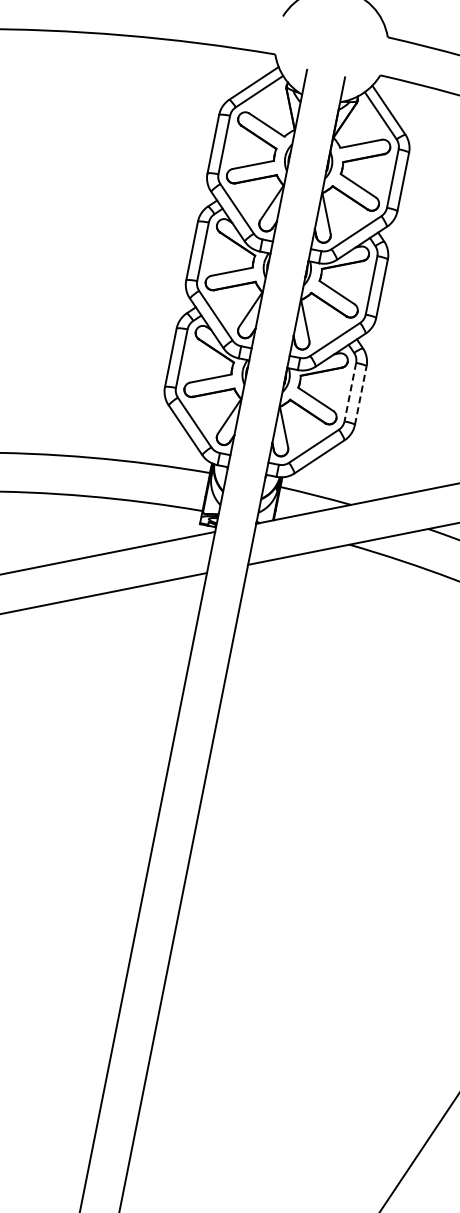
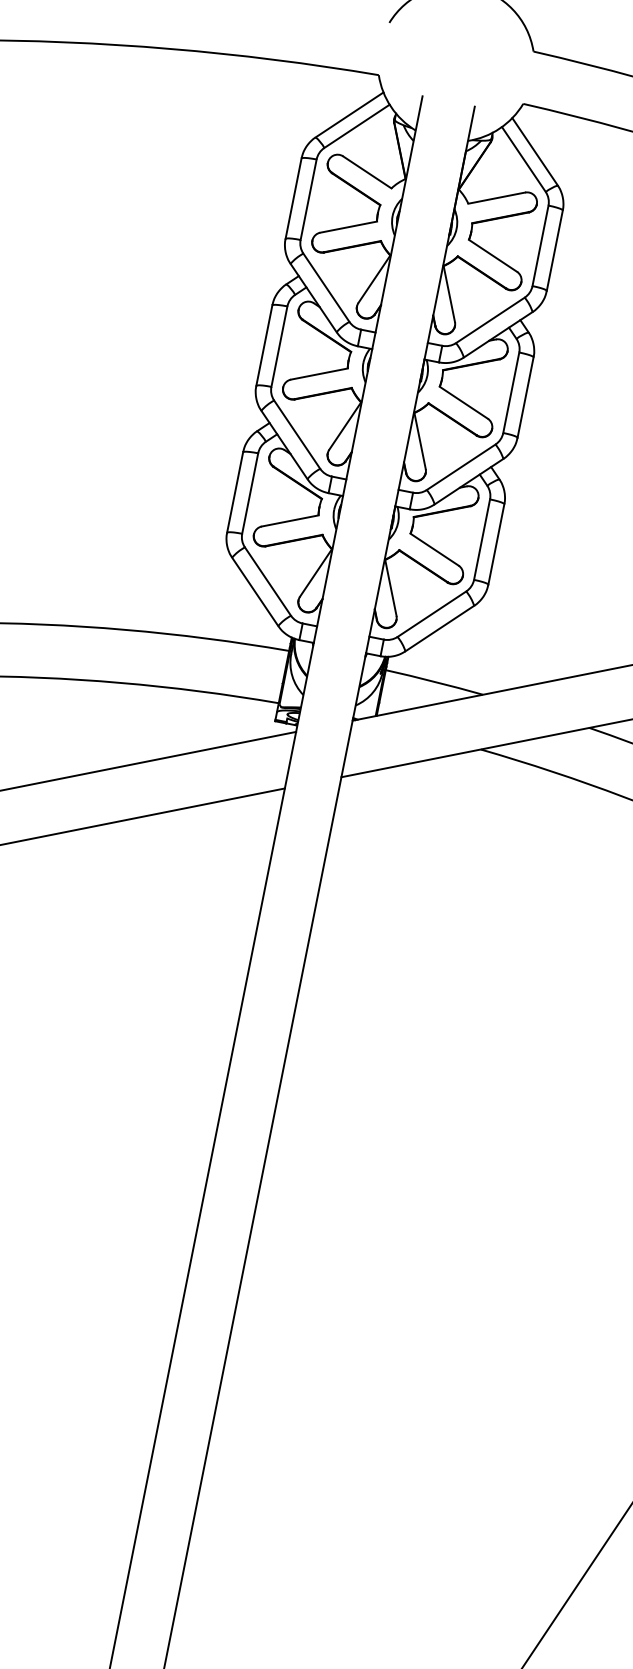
line: (350, 392) -> (482, 540), dashed -> solid
line: (360, 395) -> (496, 544), dashed -> solid

